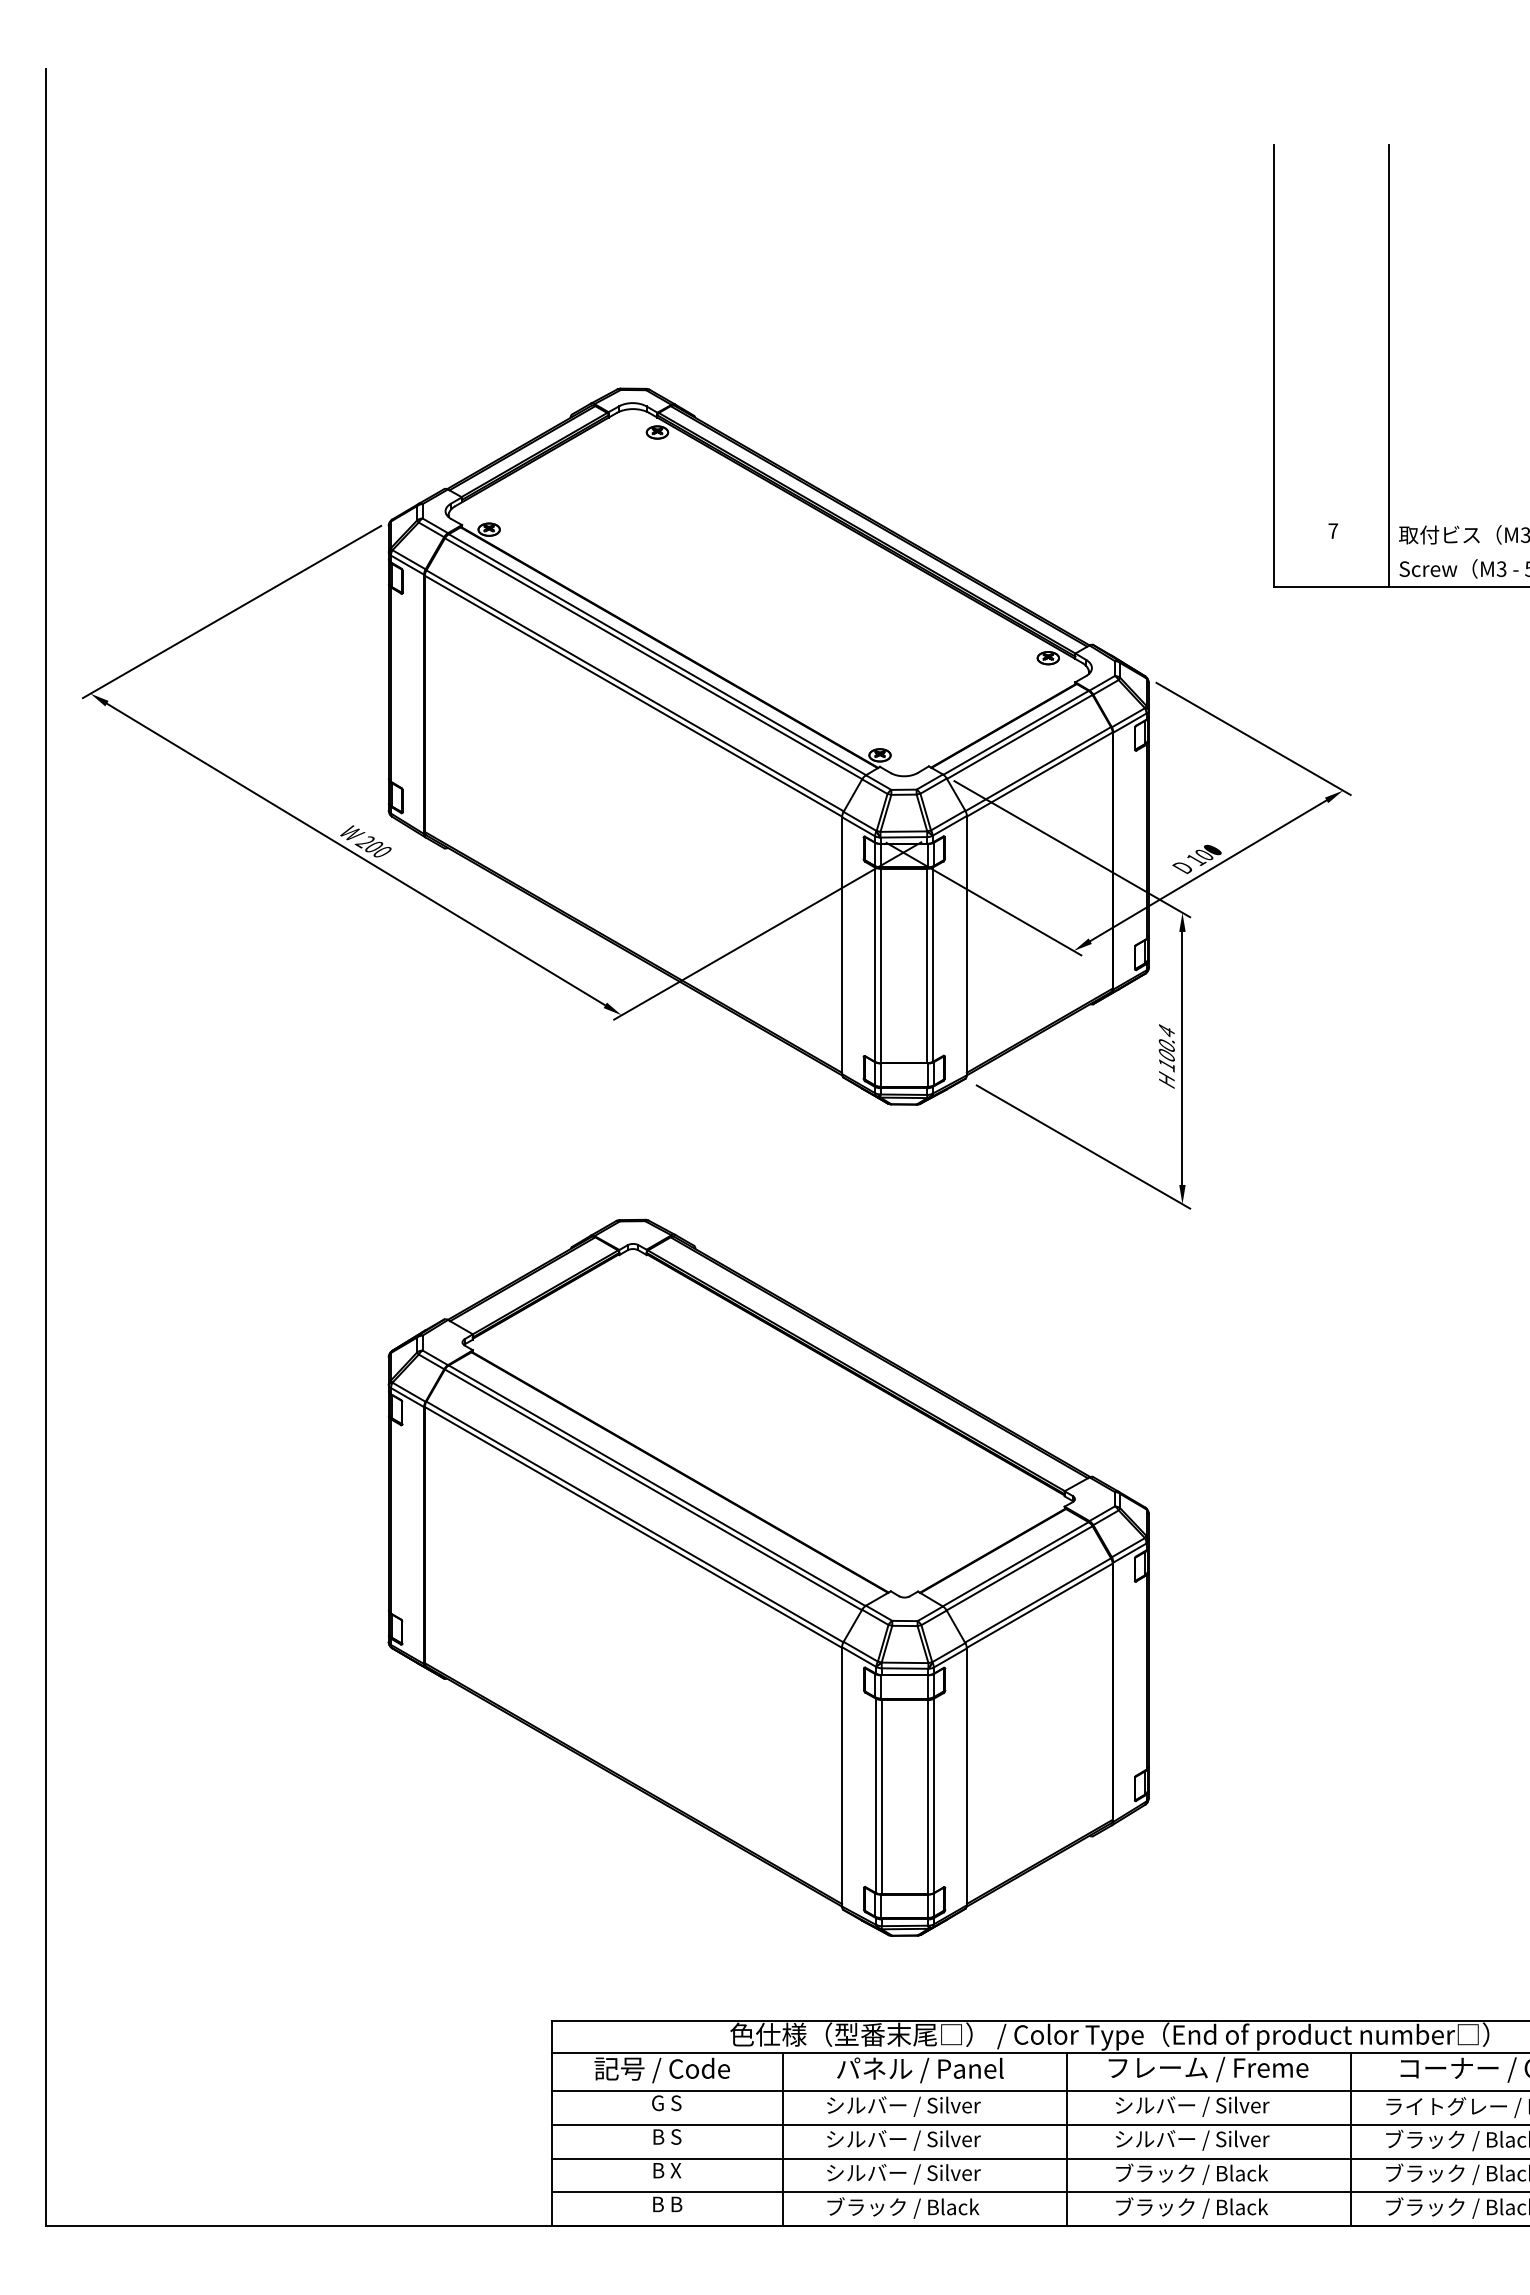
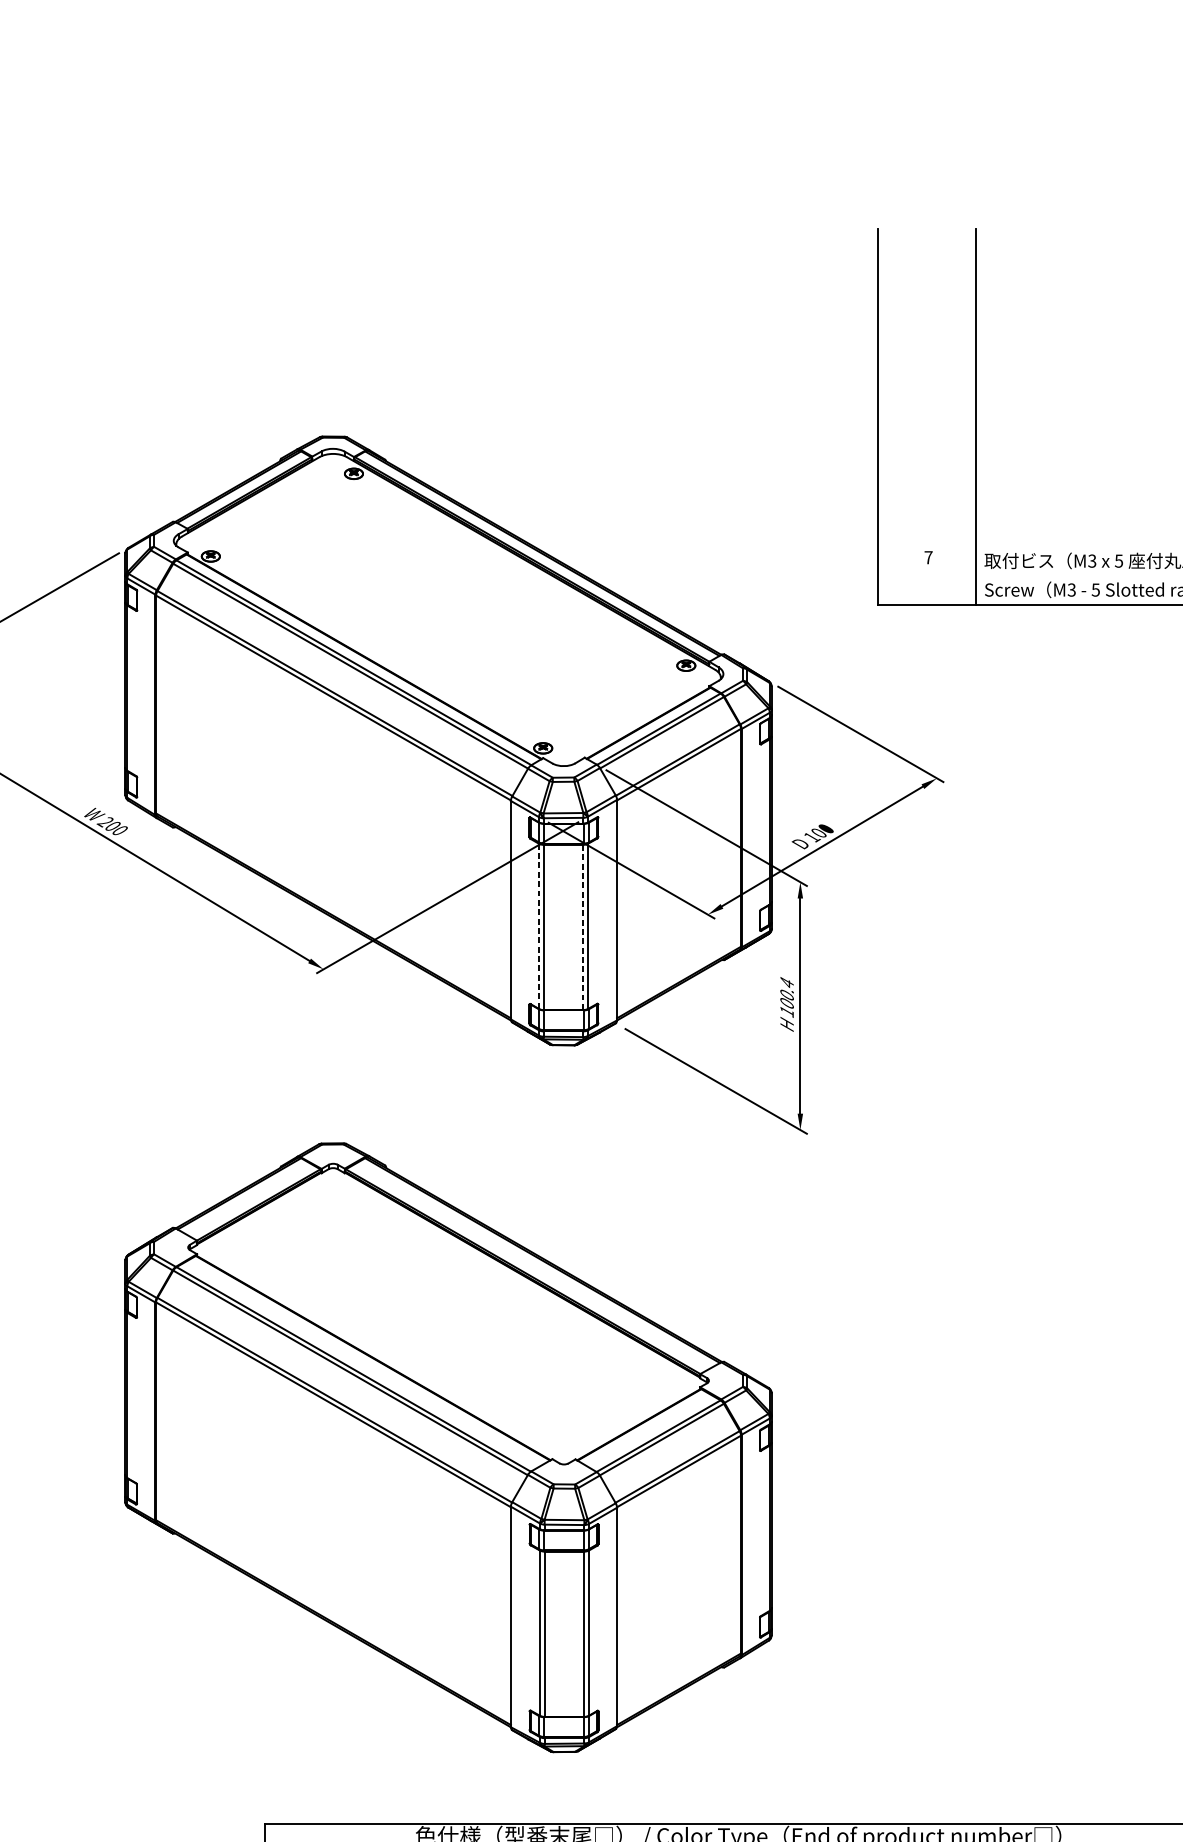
line: (875, 965) -> (539, 927), solid -> dashed
line: (927, 966) -> (583, 927), solid -> dashed

